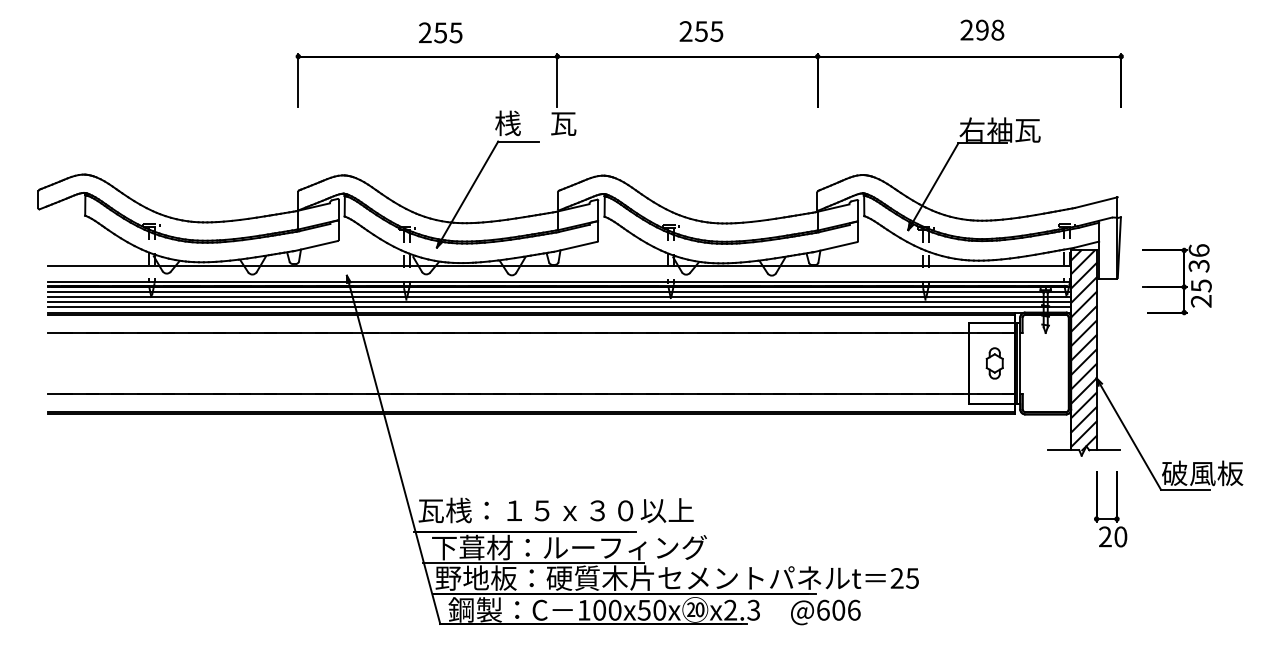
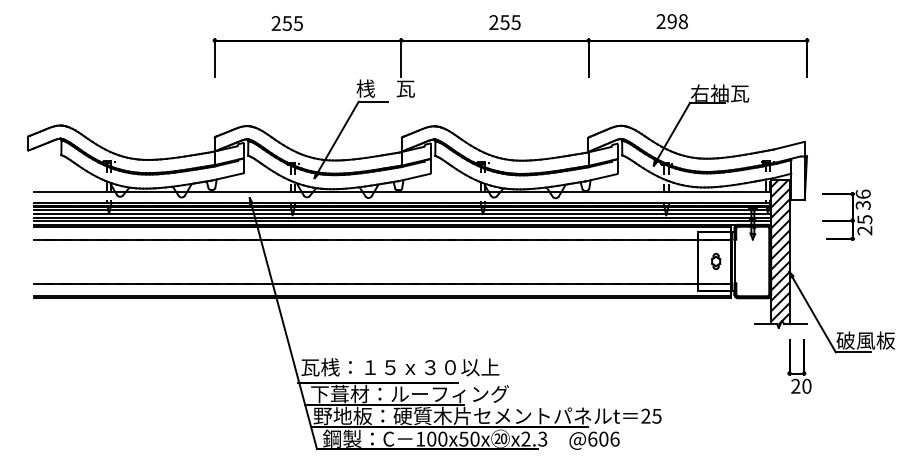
text: (981, 30) -> (671, 21), moved
text: (439, 32) -> (286, 23), moved
part: (1177, 278) -> (847, 214), moved
part: (993, 363) -> (715, 261), size x0.7

